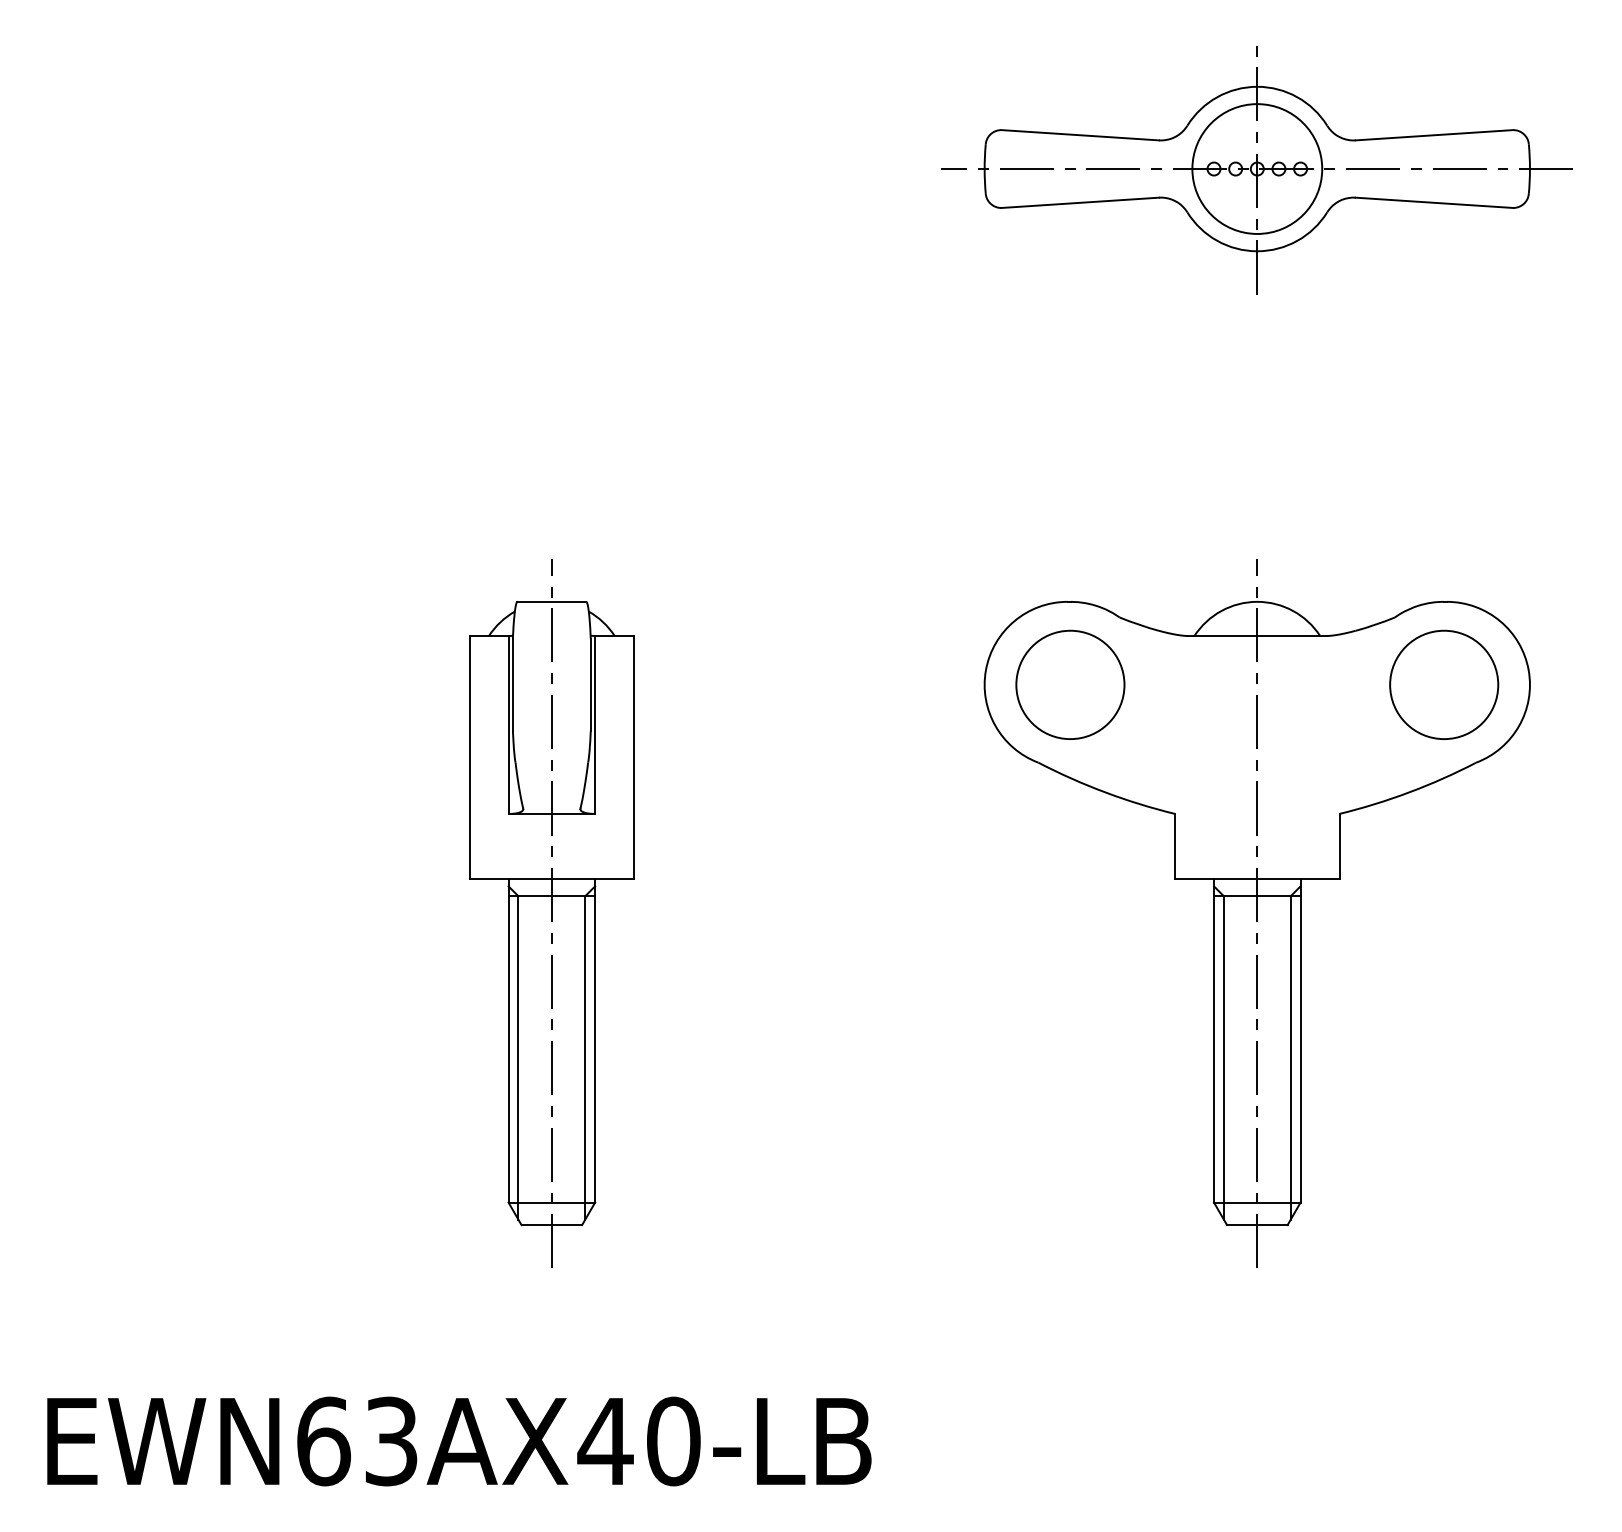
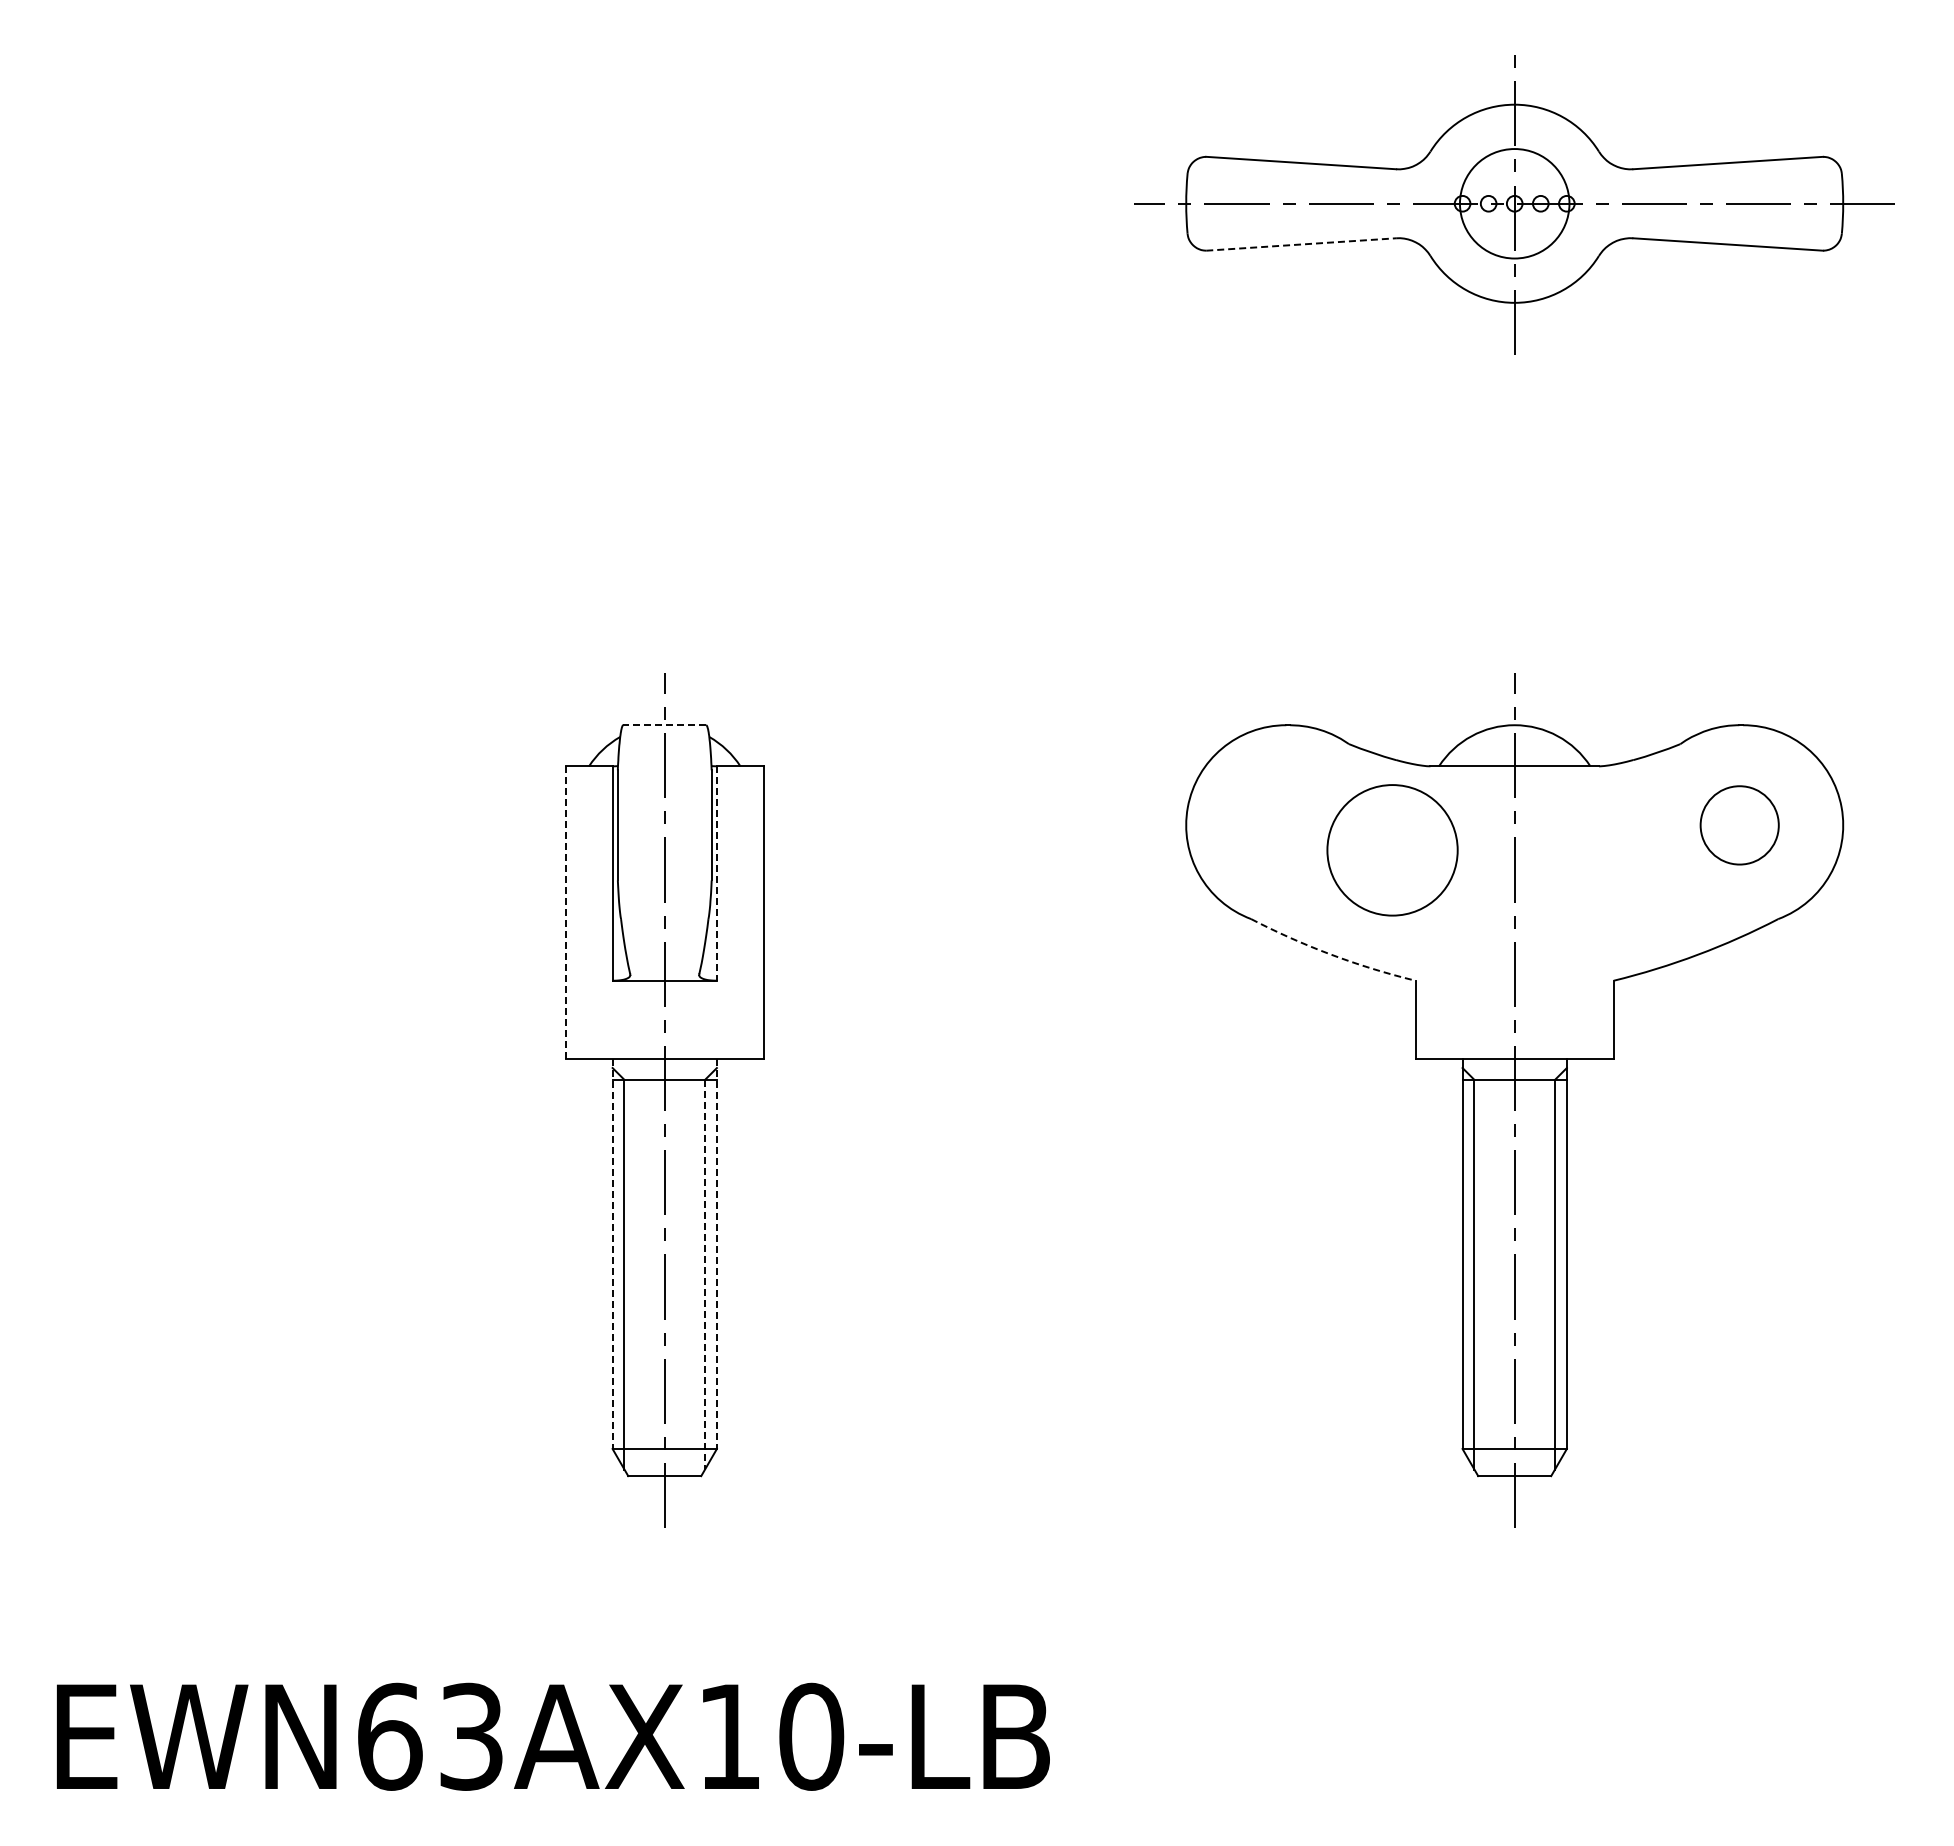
circle: (1257, 168) -> (1514, 203), size x0.7
line: (1080, 202) -> (1301, 244), solid -> dashed
line: (551, 602) -> (664, 725), solid -> dashed
part: (1070, 685) -> (1392, 850), moved
part: (1443, 685) -> (1739, 825), size x0.6
line: (594, 725) -> (716, 874), solid -> dashed
line: (469, 758) -> (565, 913), solid -> dashed
arc: (1105, 792) -> (1331, 954), solid -> dashed
line: (508, 1041) -> (612, 1254), solid -> dashed
line: (594, 1041) -> (716, 1254), solid -> dashed
line: (585, 1057) -> (705, 1274), solid -> dashed
text: (605, 1441) -> (729, 1736), EWN63AX40-LB -> EWN63AX10-LB

